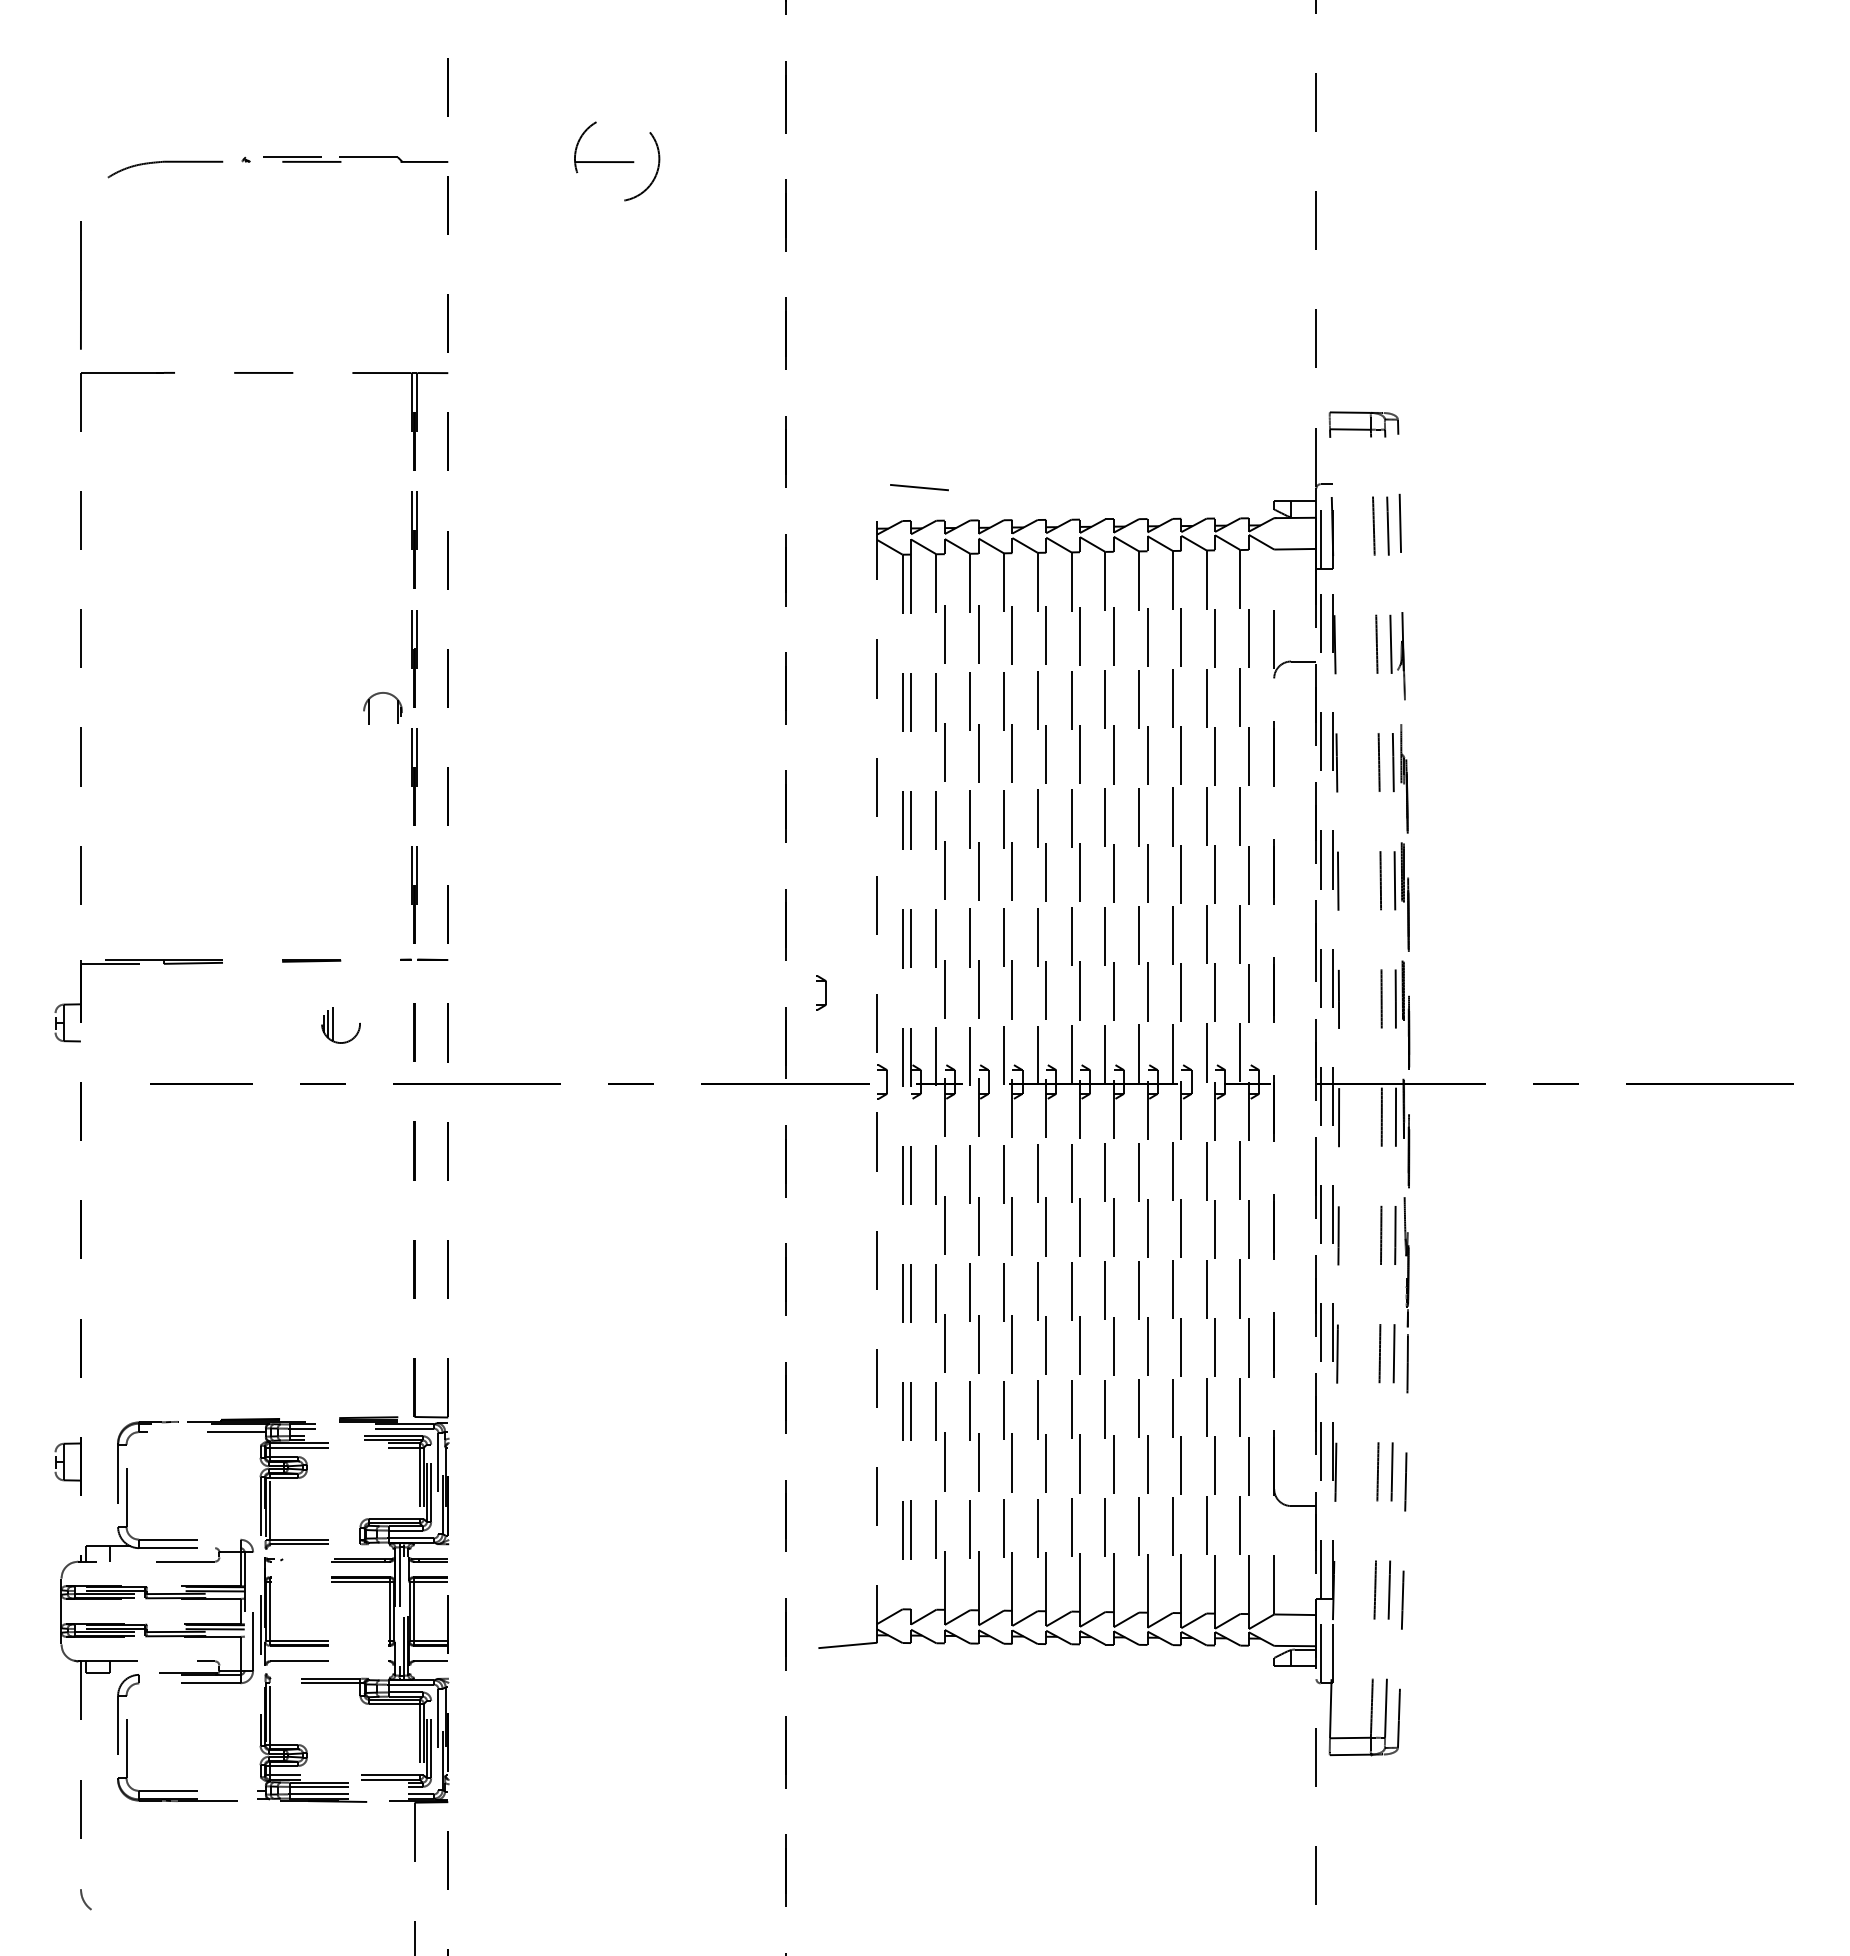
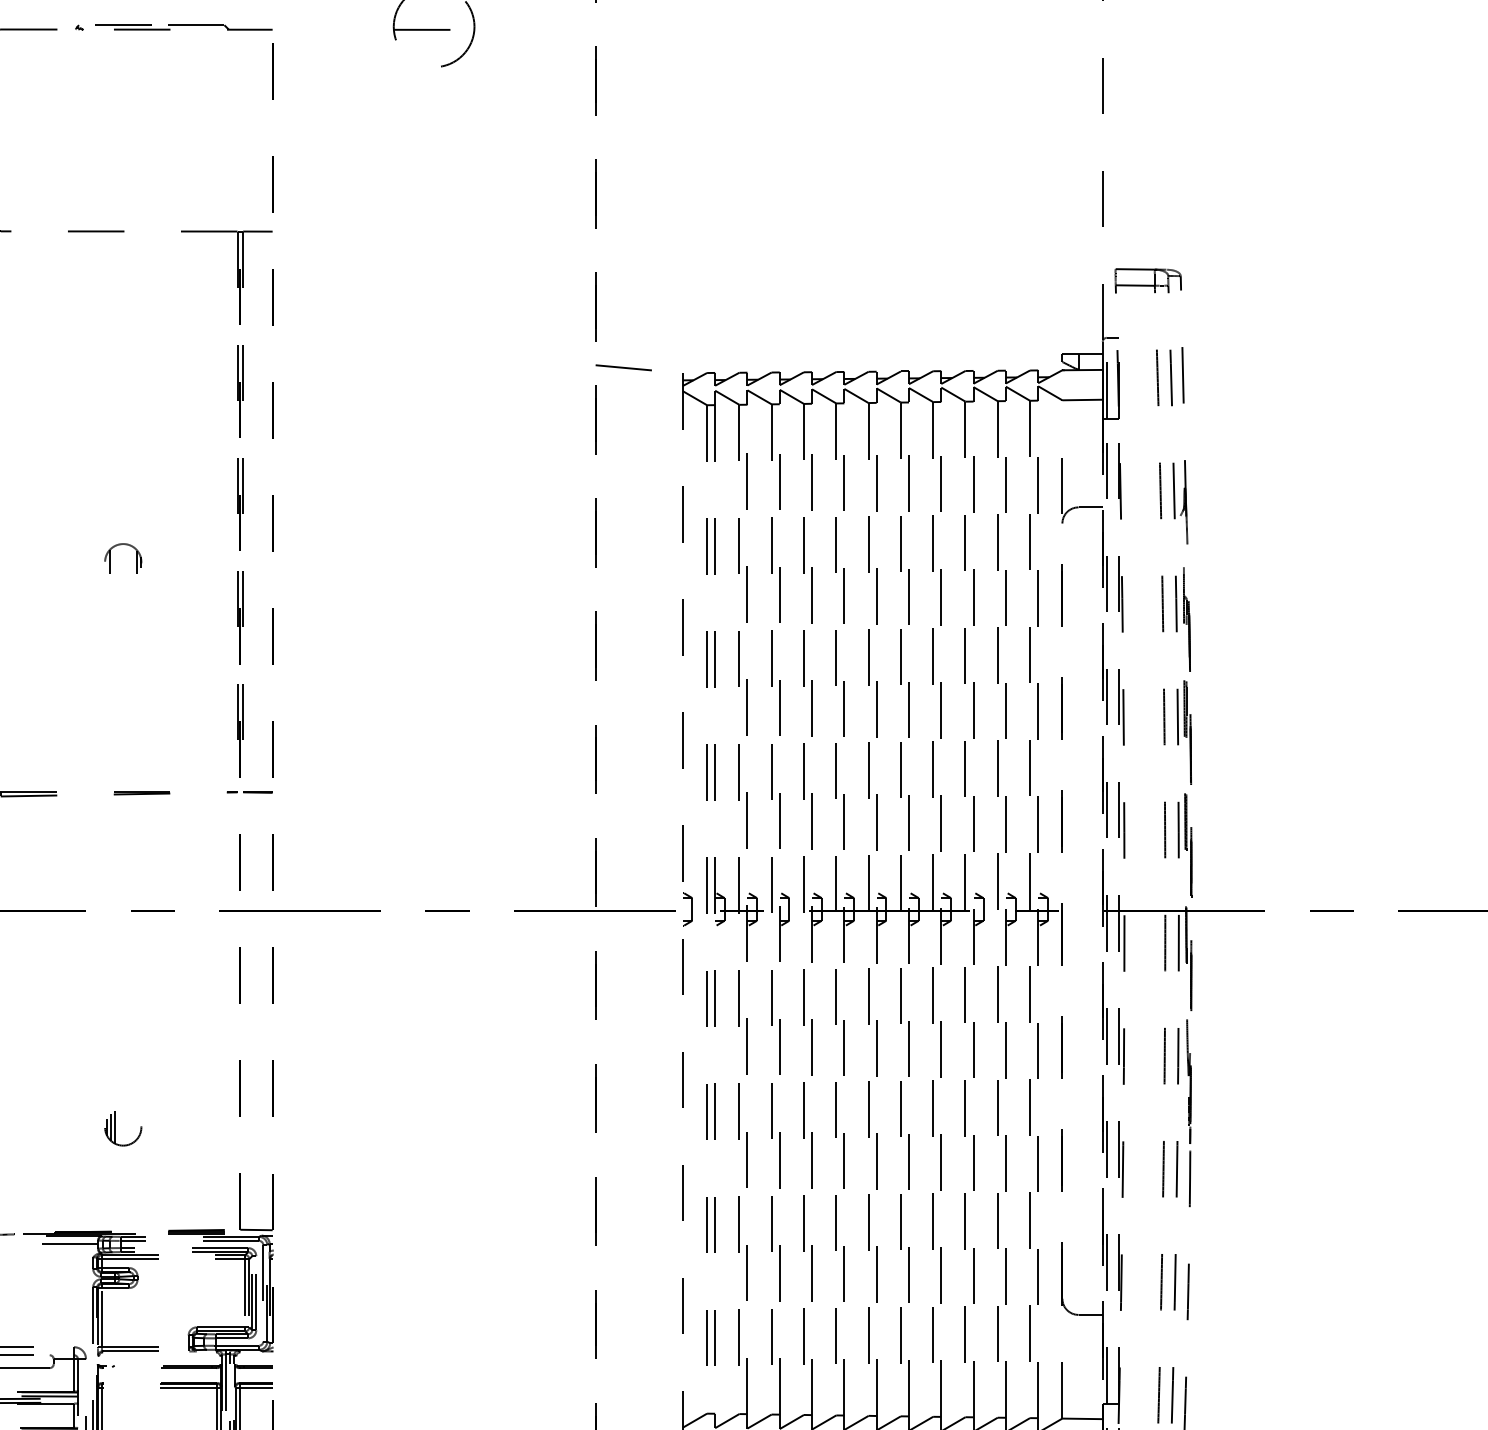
line: (919, 487) -> (623, 367), moved
part: (369, 708) -> (110, 558), moved
part: (821, 992) -> (629, 823), removed
part: (333, 1025) -> (116, 1128), moved

